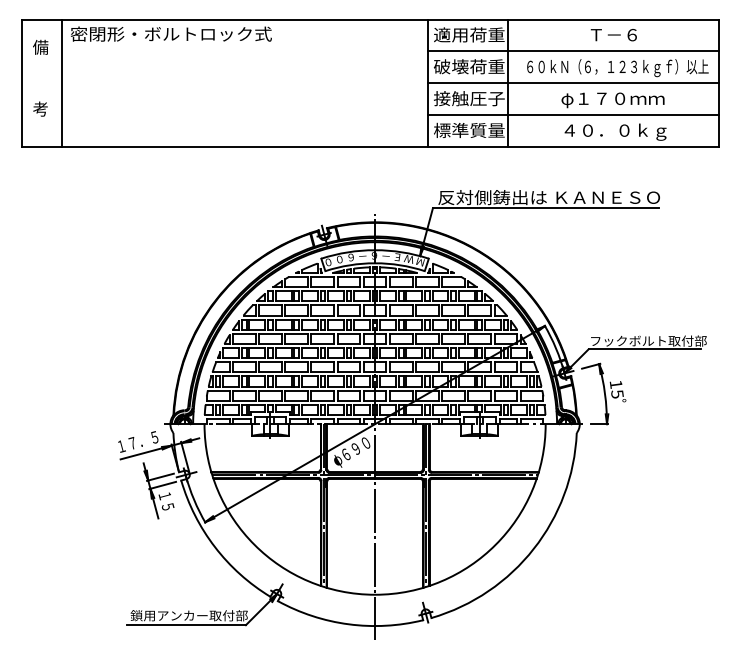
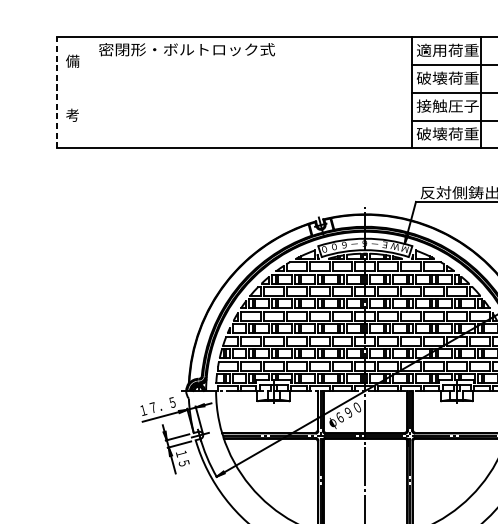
line: (62, 82) -> (91, 91), removed
line: (22, 83) -> (56, 92), solid -> dashed
text: (468, 129) -> (447, 133), 標準質量 -> 破壊荷重

